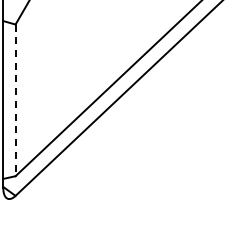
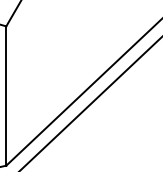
line: (15, 100) -> (6, 96), dashed -> solid

